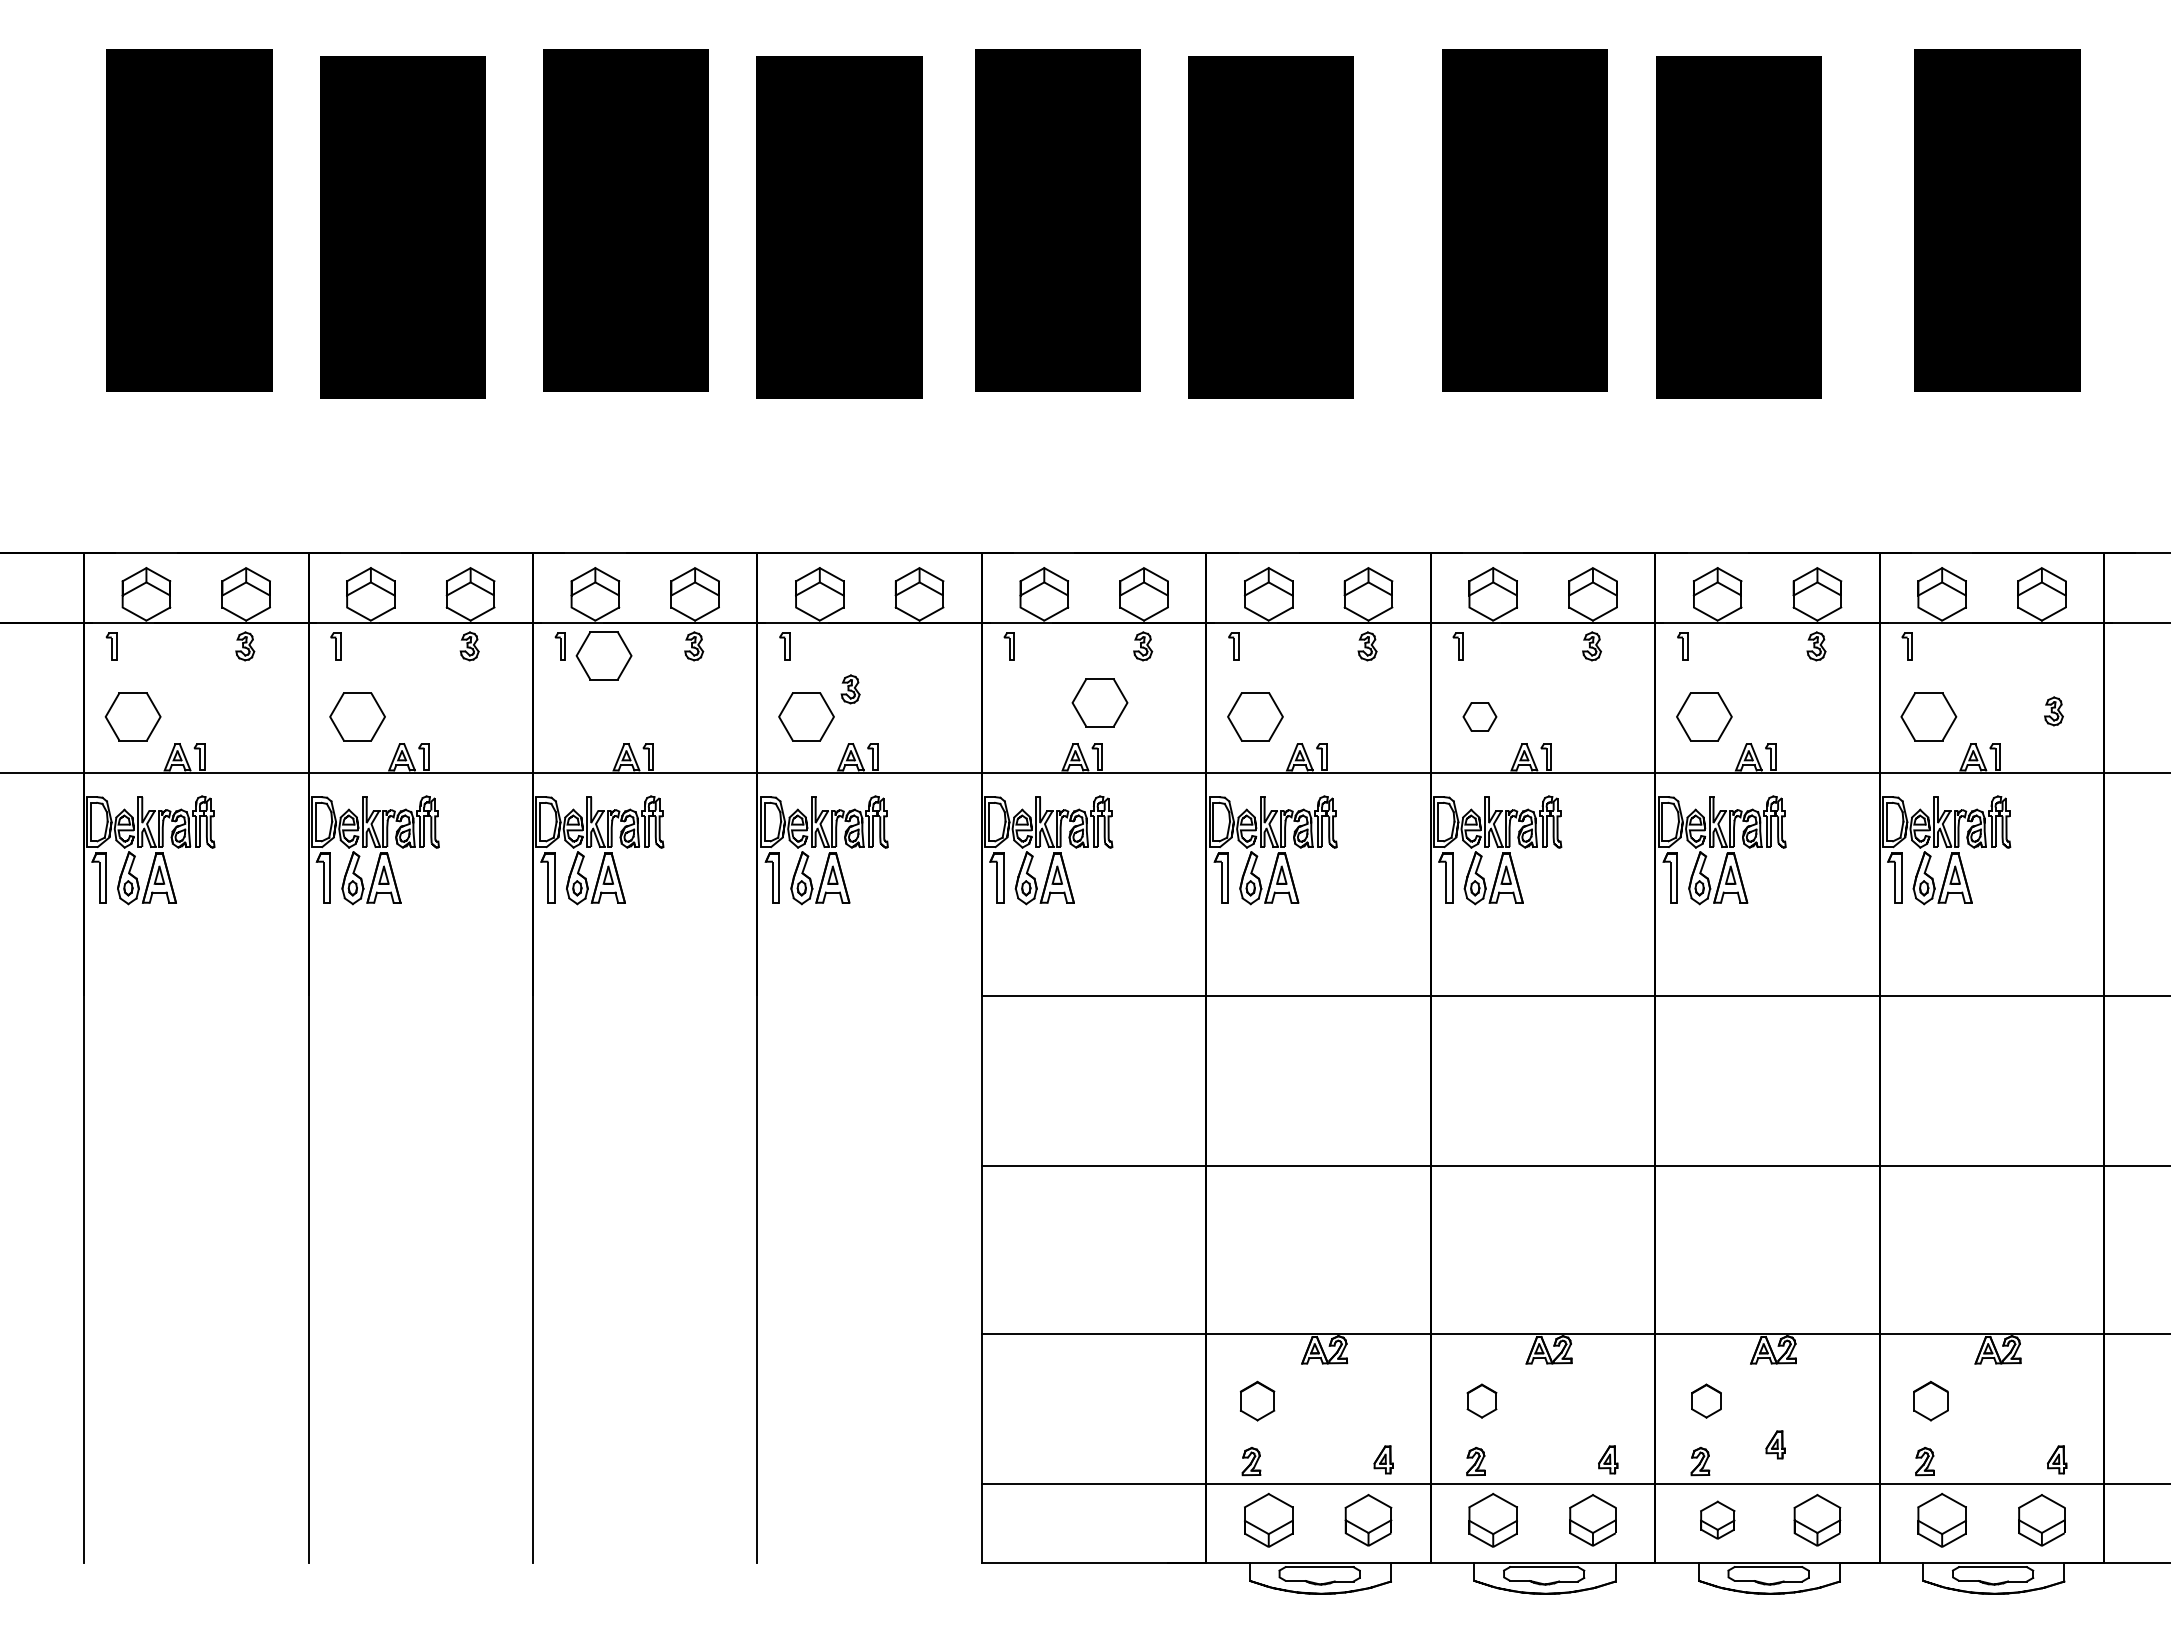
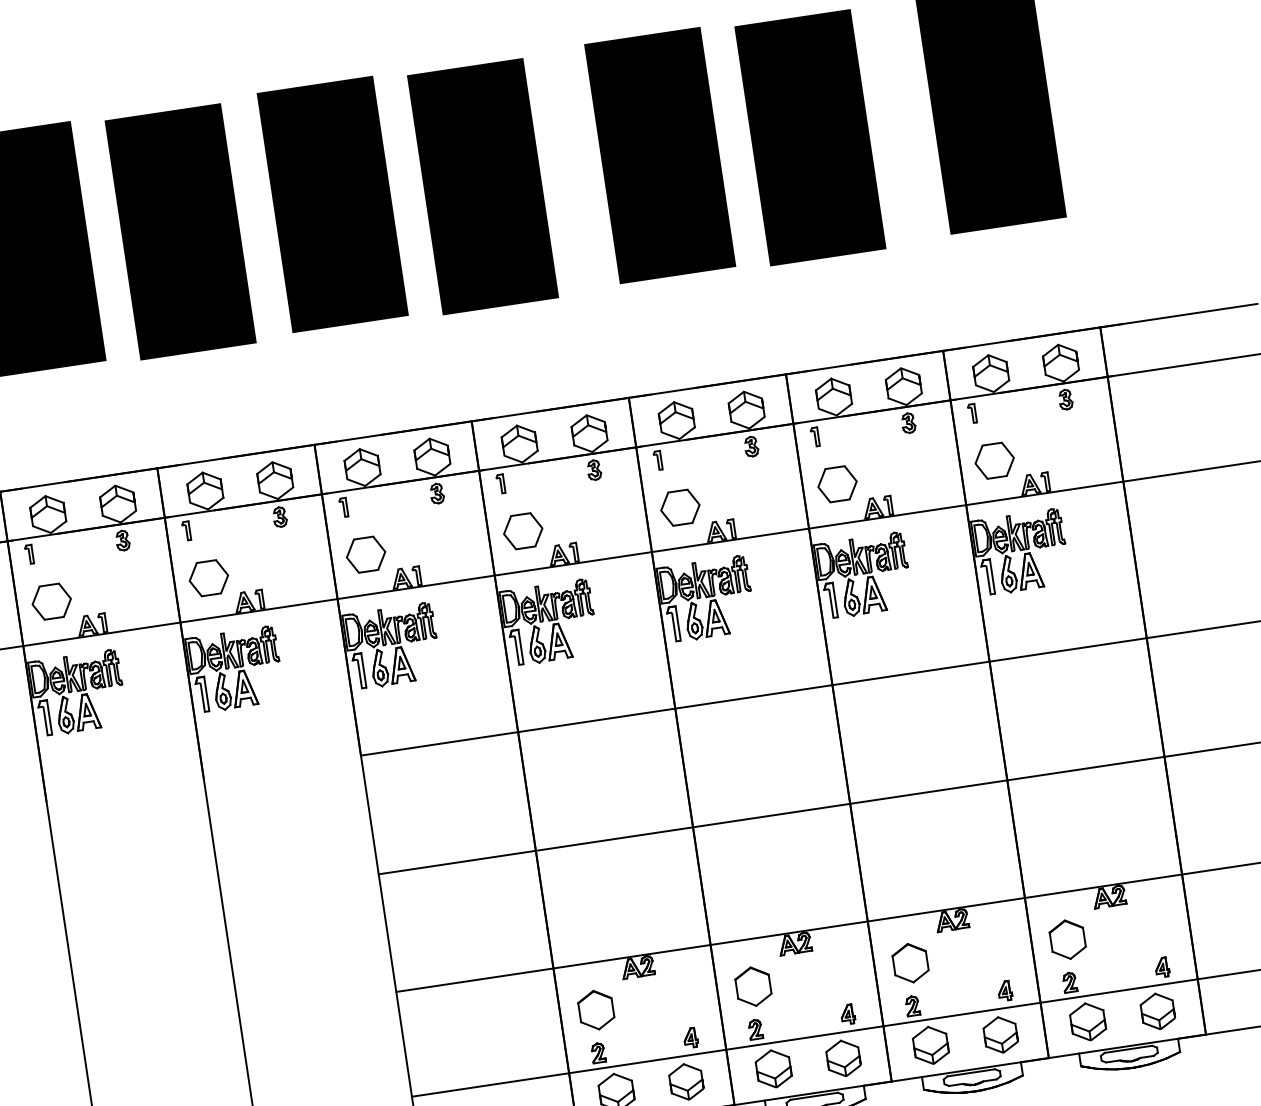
part: (603, 655) -> (51, 601), moved
part: (850, 689) -> (279, 517), moved
part: (1099, 702) -> (365, 554), moved
part: (2053, 711) -> (1065, 399), moved
part: (1479, 716) -> (680, 507), size x1.67
part: (1257, 1400) -> (596, 1009), size x1.43
part: (1481, 1400) -> (753, 986), size x1.67
part: (1706, 1400) -> (910, 962), size x1.67
part: (1930, 1400) -> (1067, 939), size x1.43
part: (1775, 1444) -> (1004, 990), moved
part: (1717, 1519) -> (930, 1044), size x1.43

